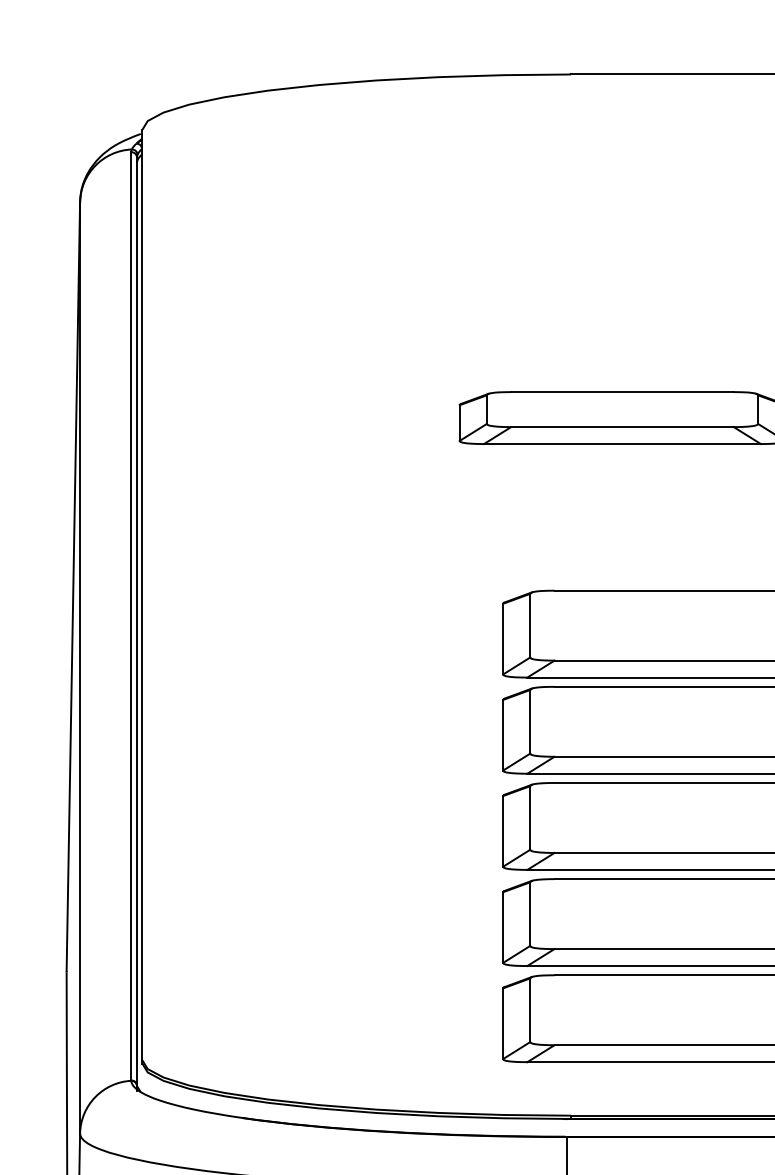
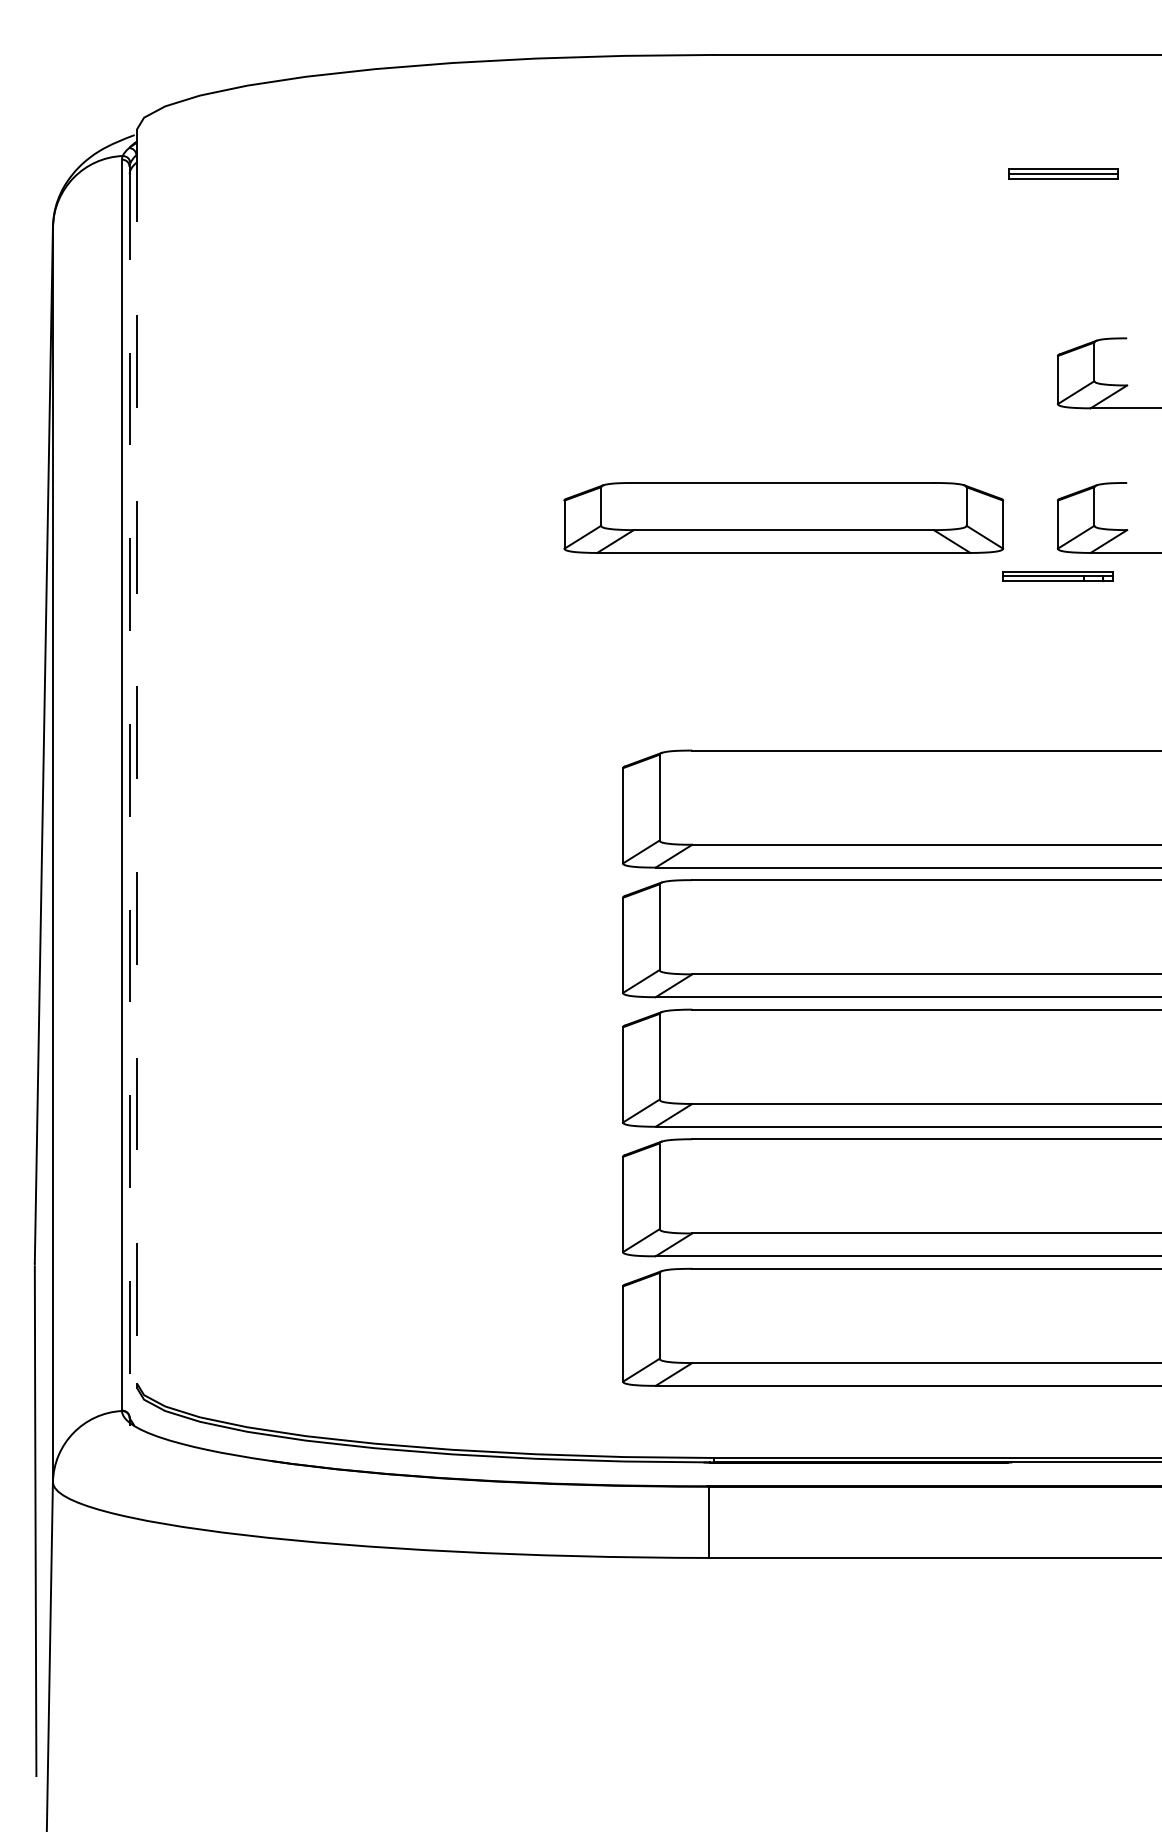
line: (142, 595) -> (137, 756), solid -> dashed
line: (136, 621) -> (129, 792), solid -> dashed

